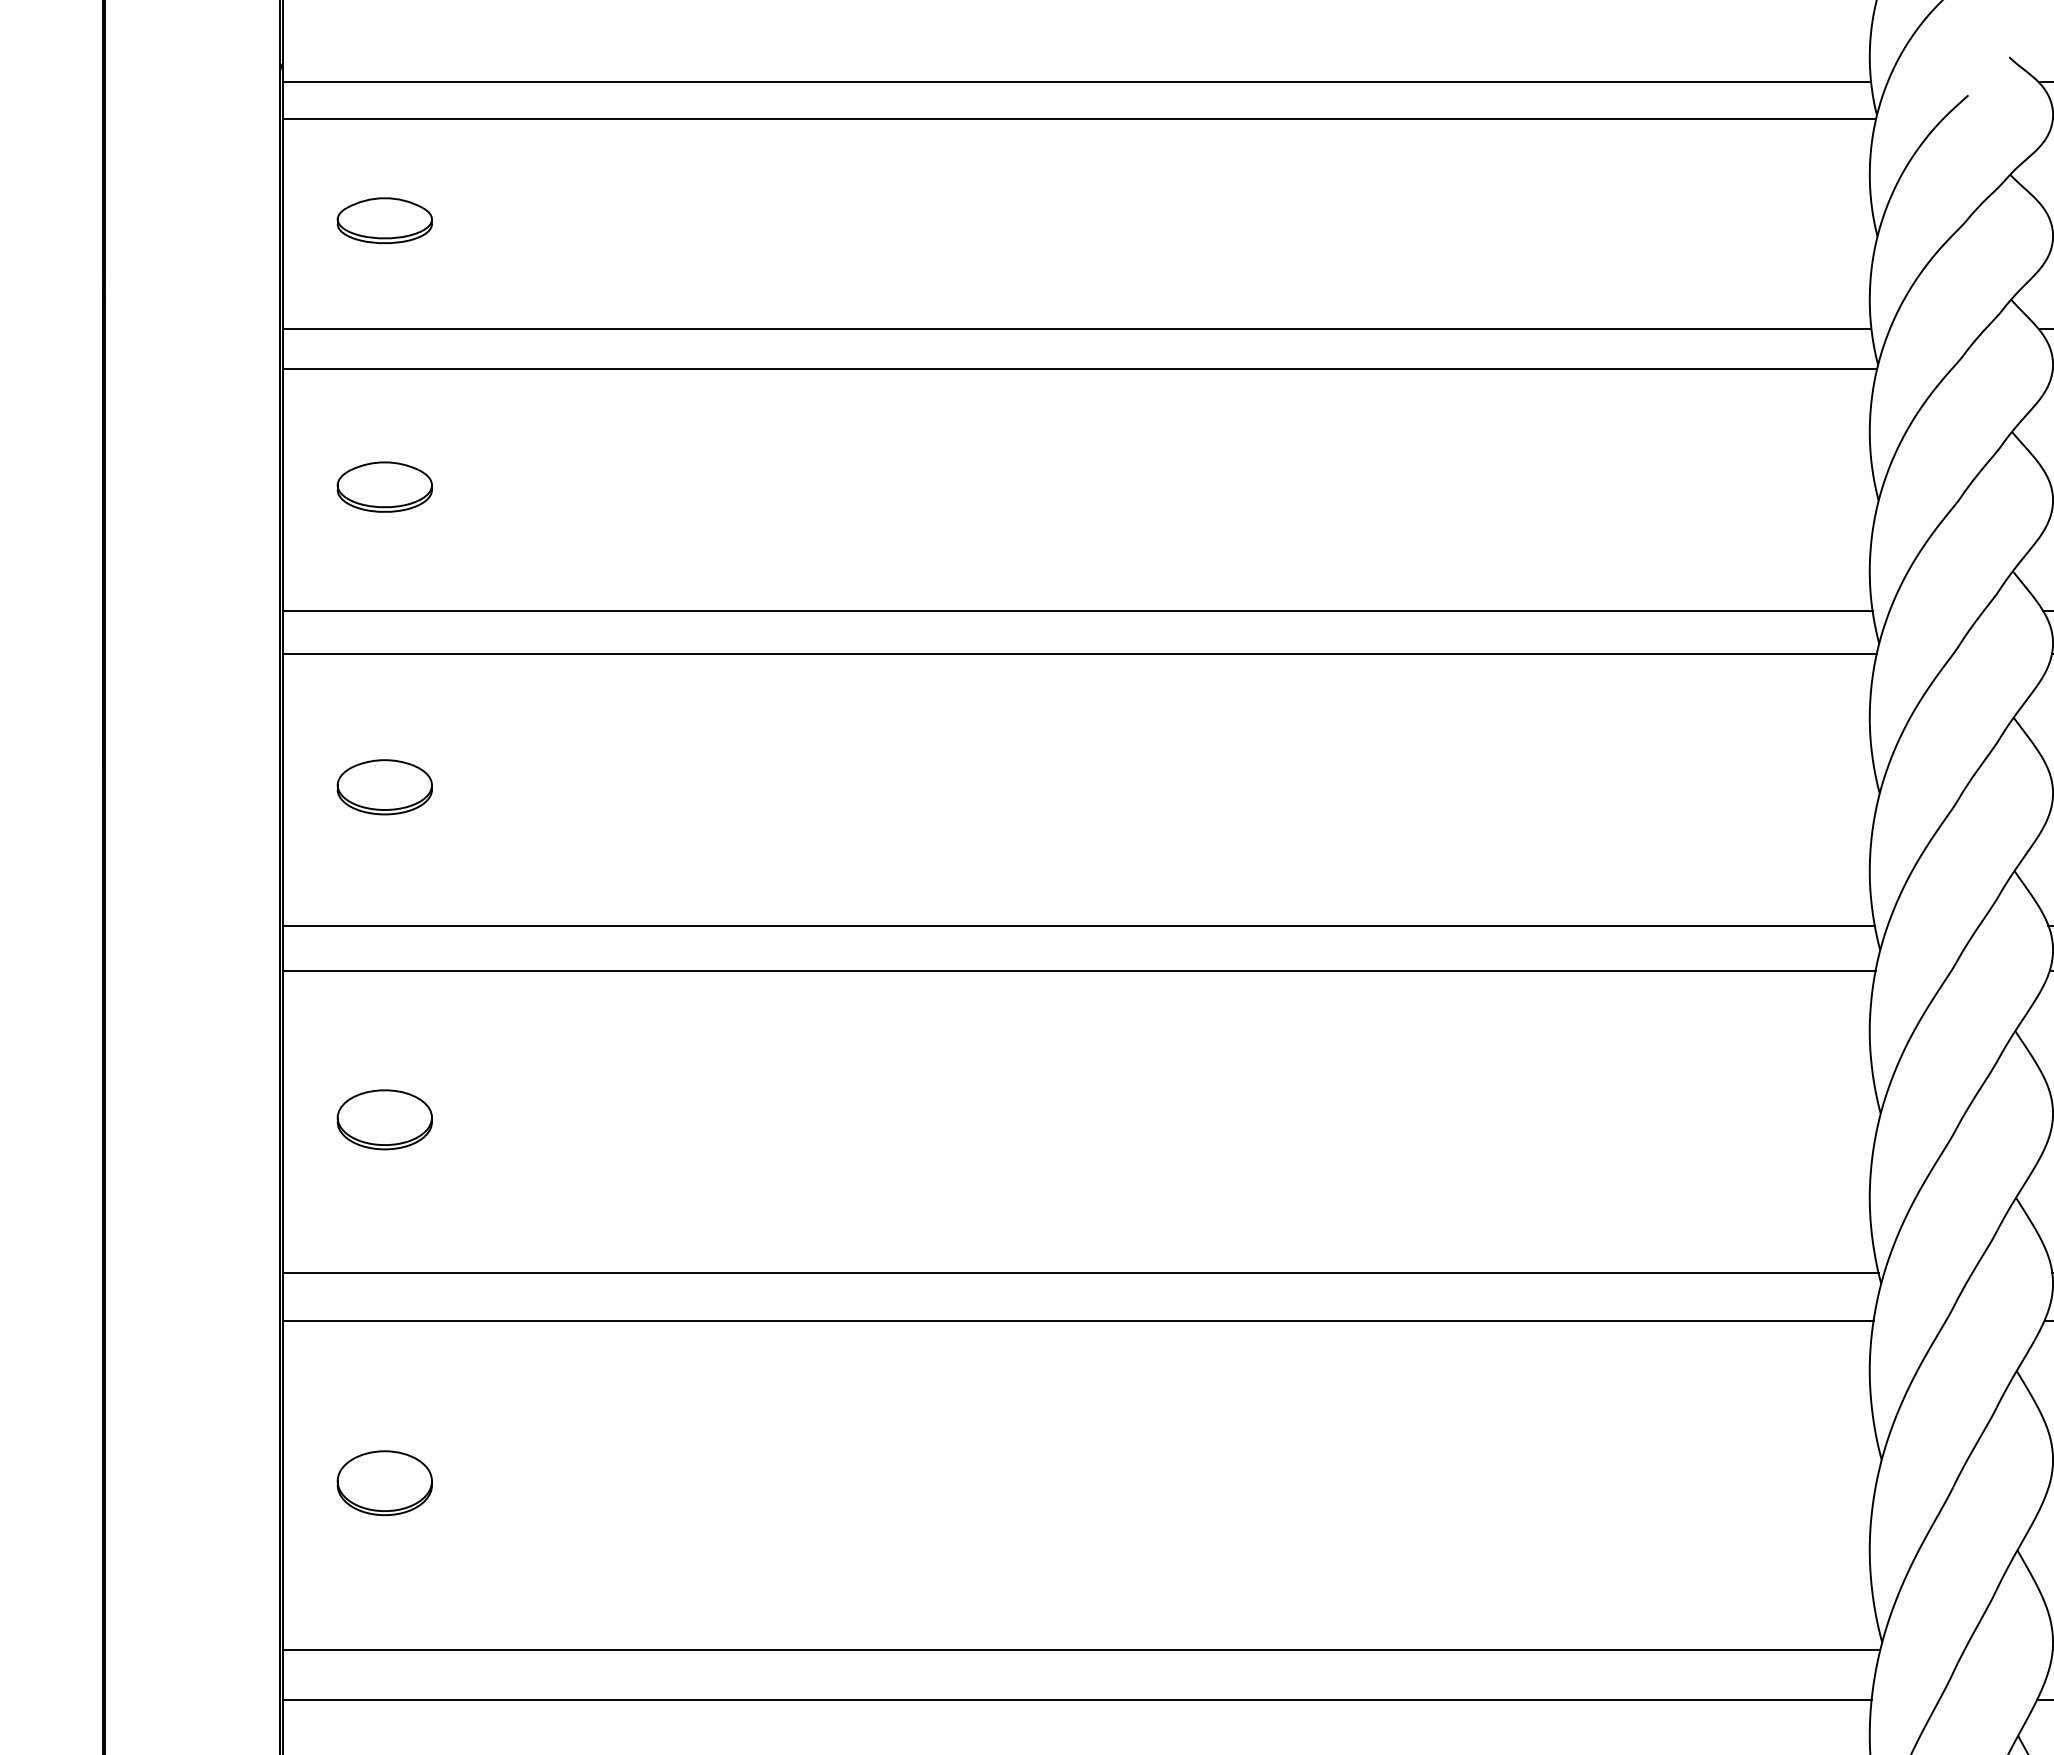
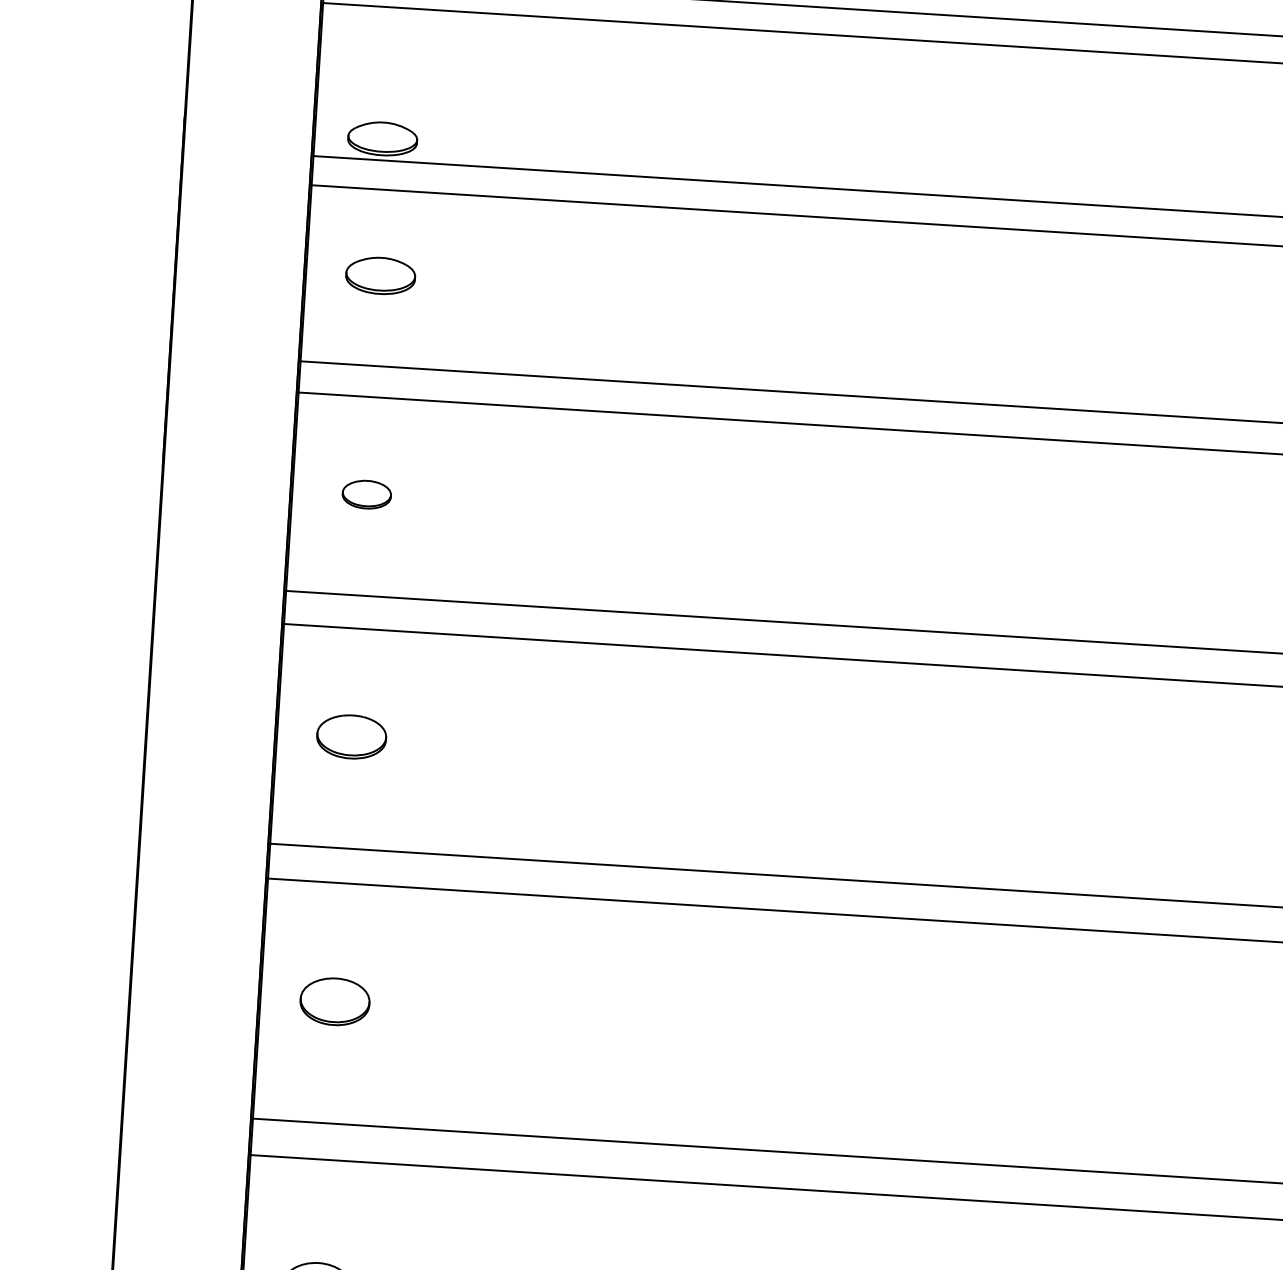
part: (384, 220) -> (382, 138), moved
part: (384, 787) -> (366, 494), size x0.7

